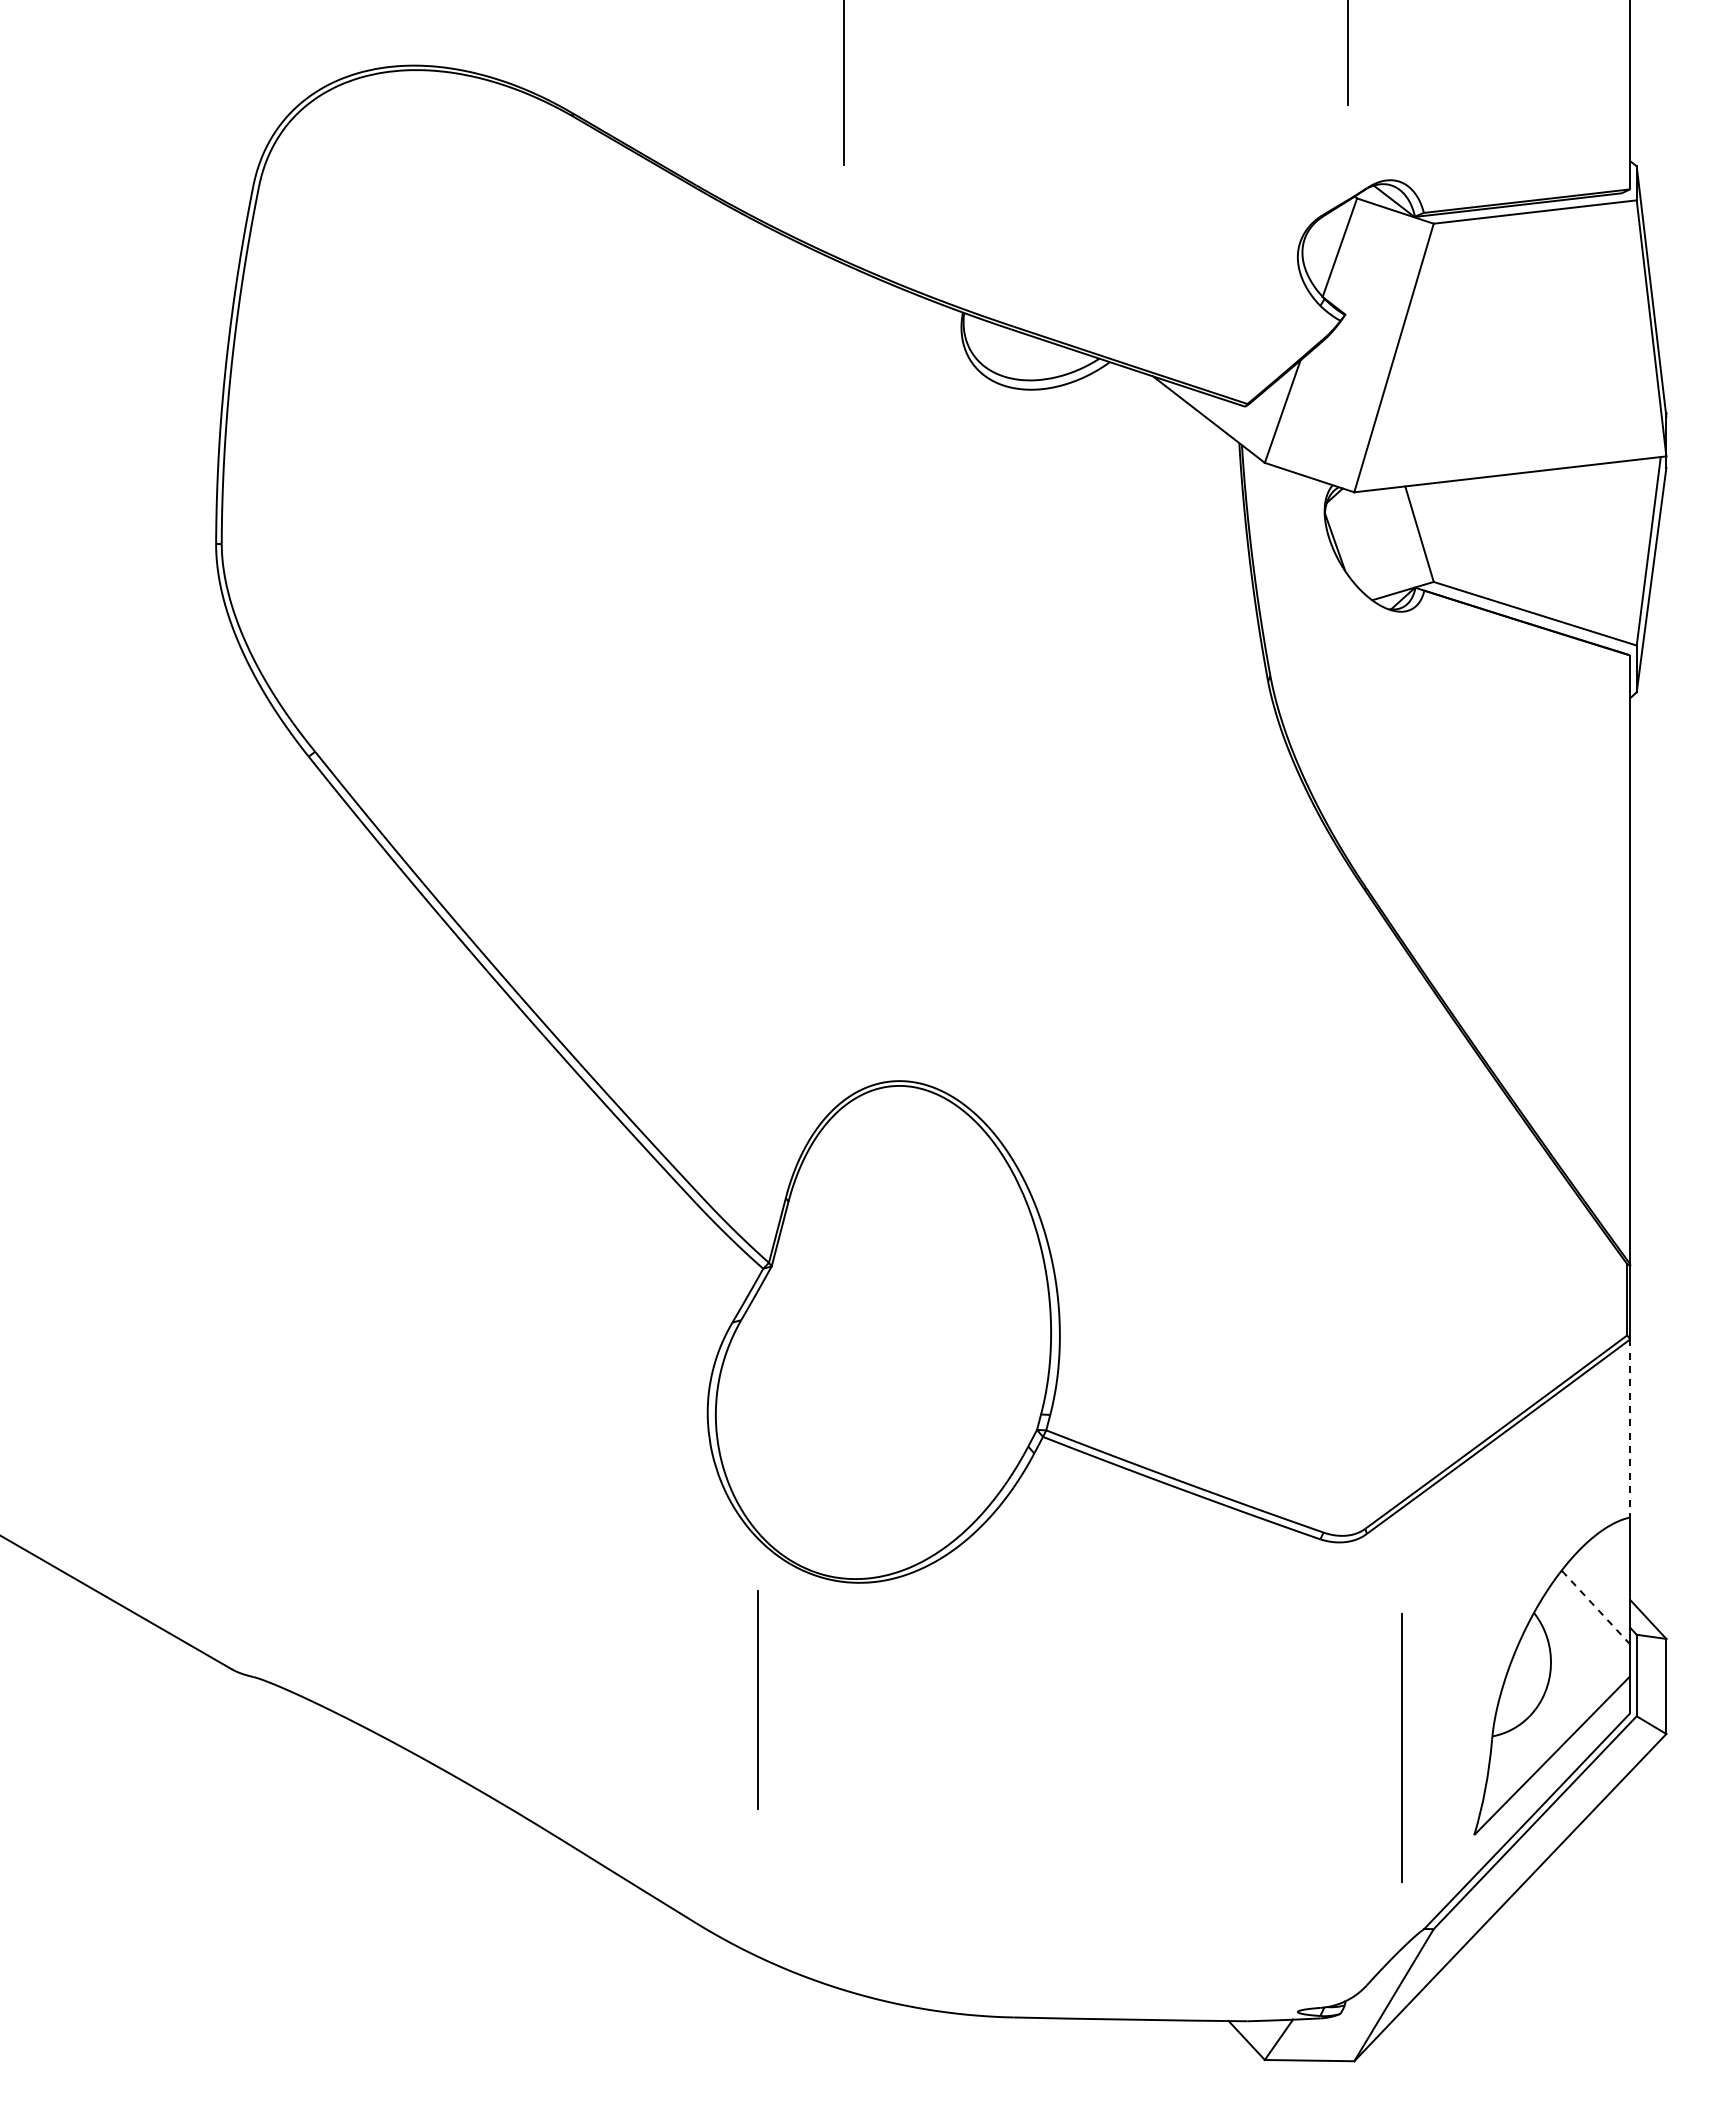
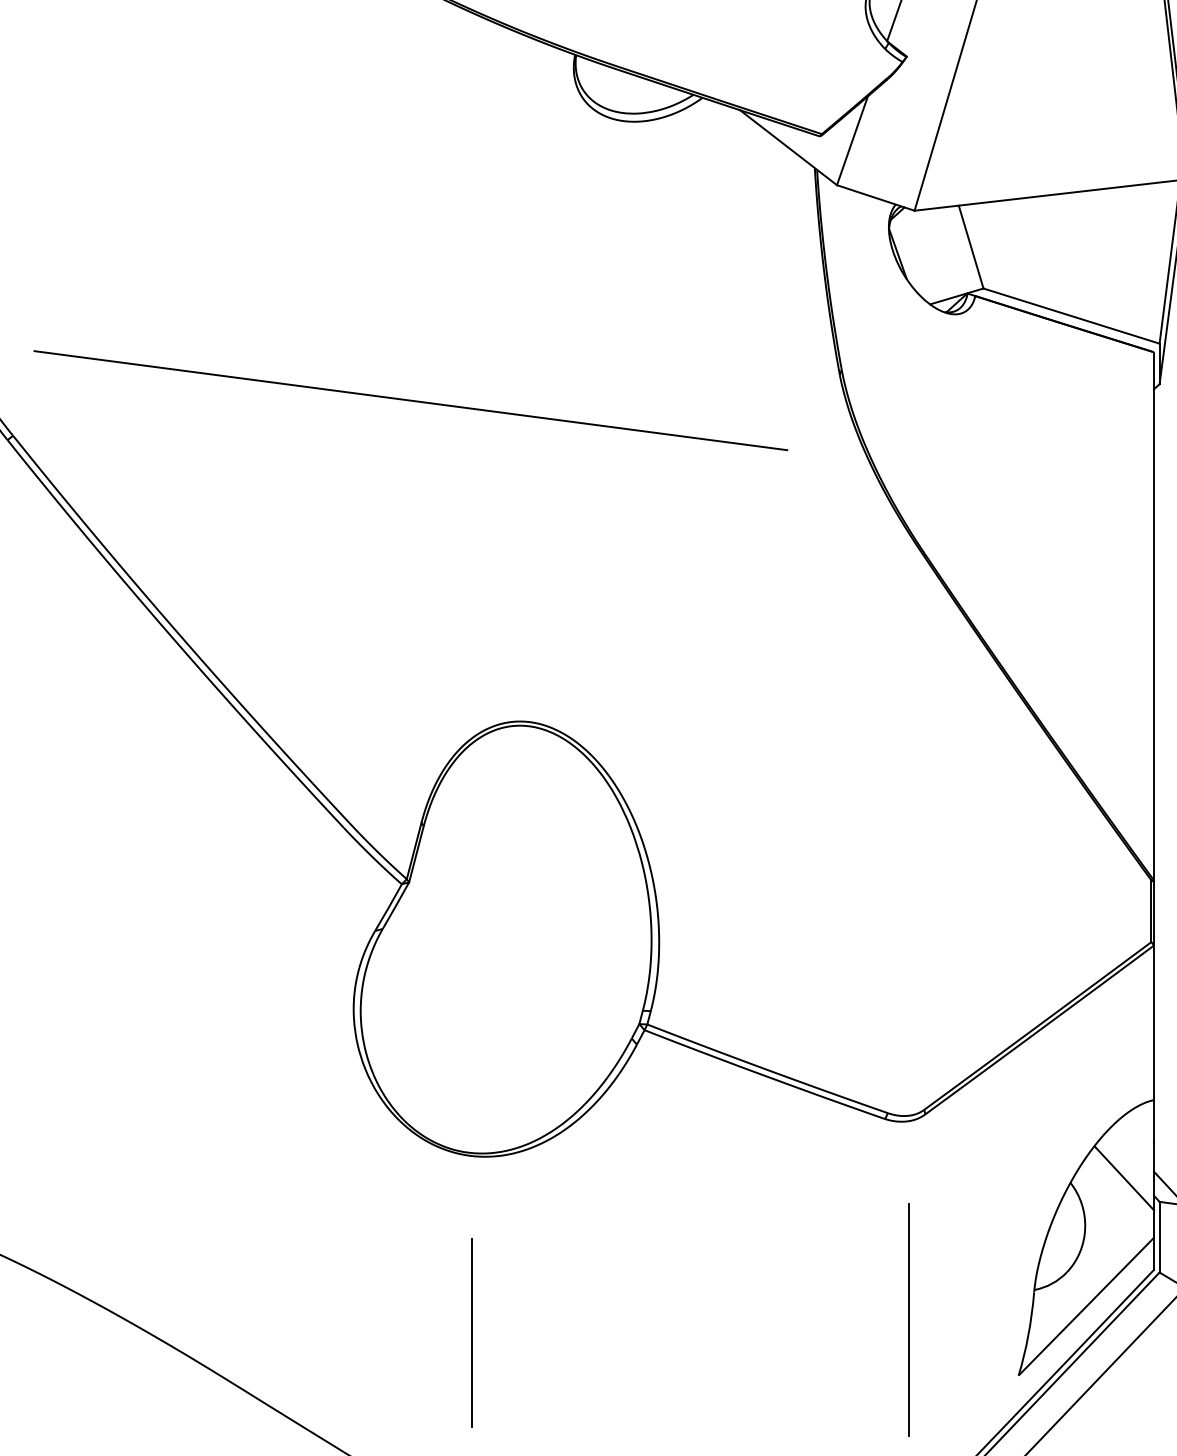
line: (773, 711) -> (410, 400), added
line: (1630, 1428) -> (1154, 1022), dashed -> solid
line: (1597, 1608) -> (1125, 1179), dashed -> solid
line: (757, 1699) -> (471, 1332), moved
line: (1401, 1747) -> (908, 1319), moved

